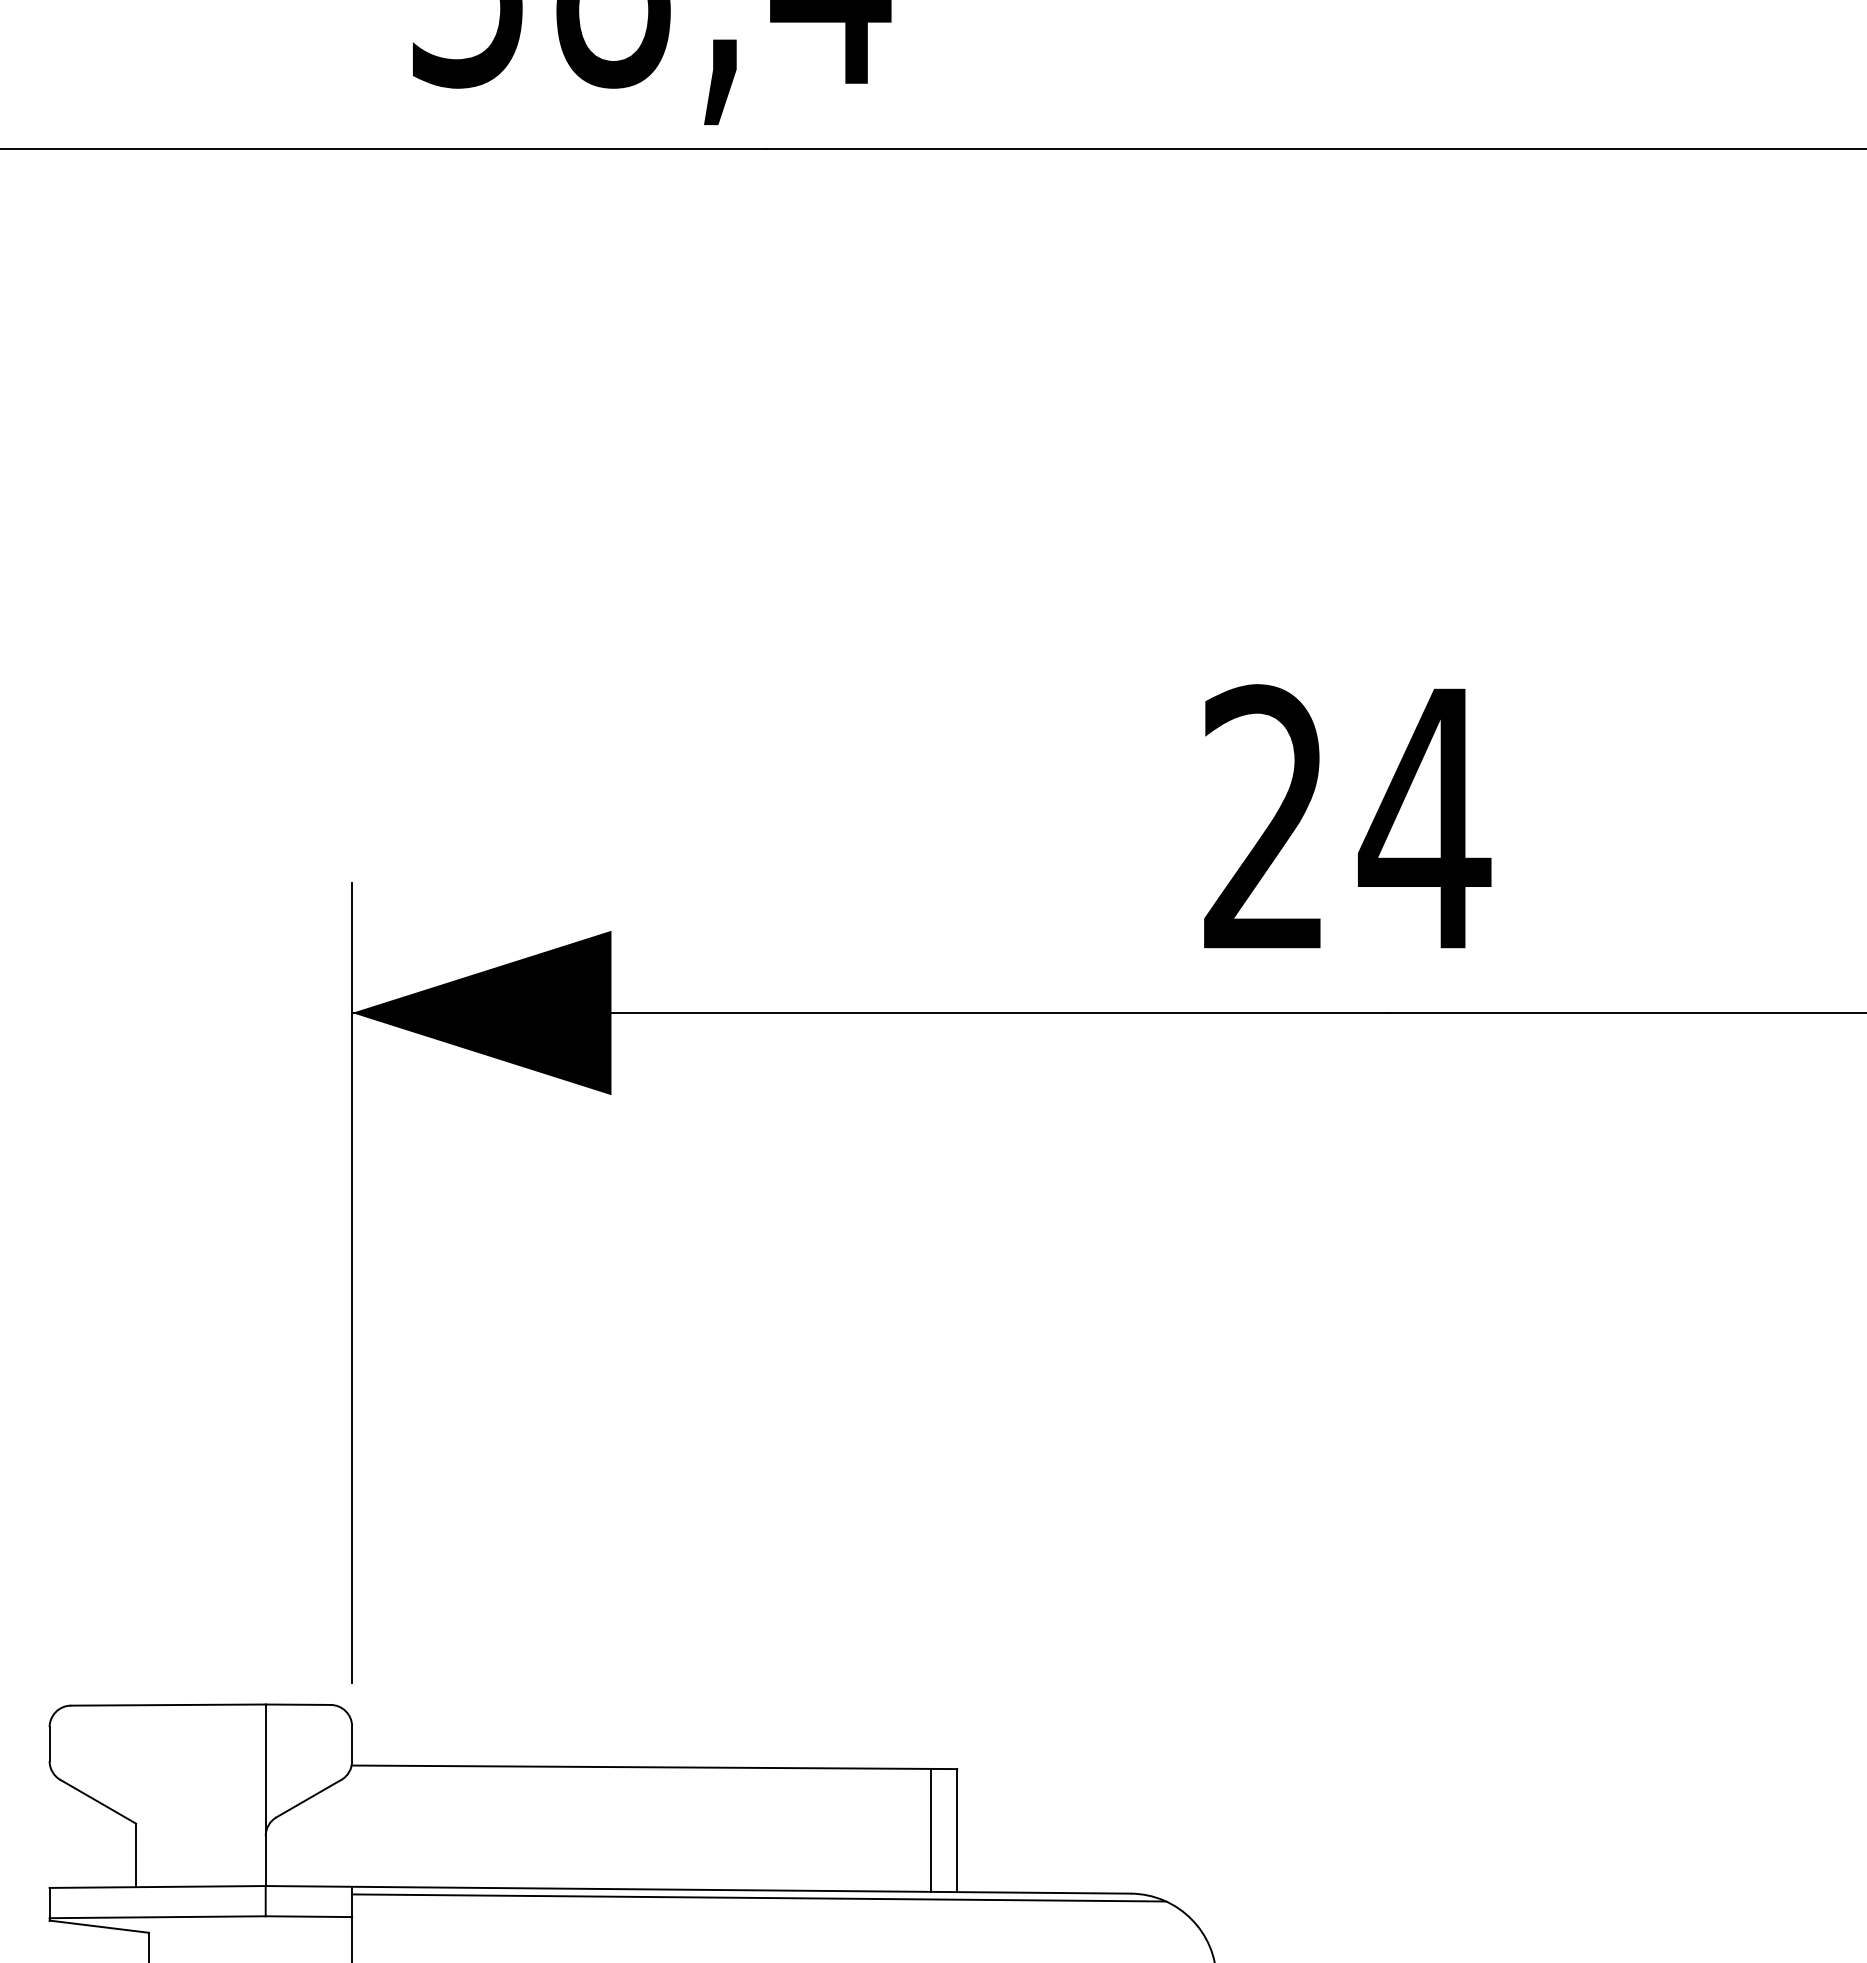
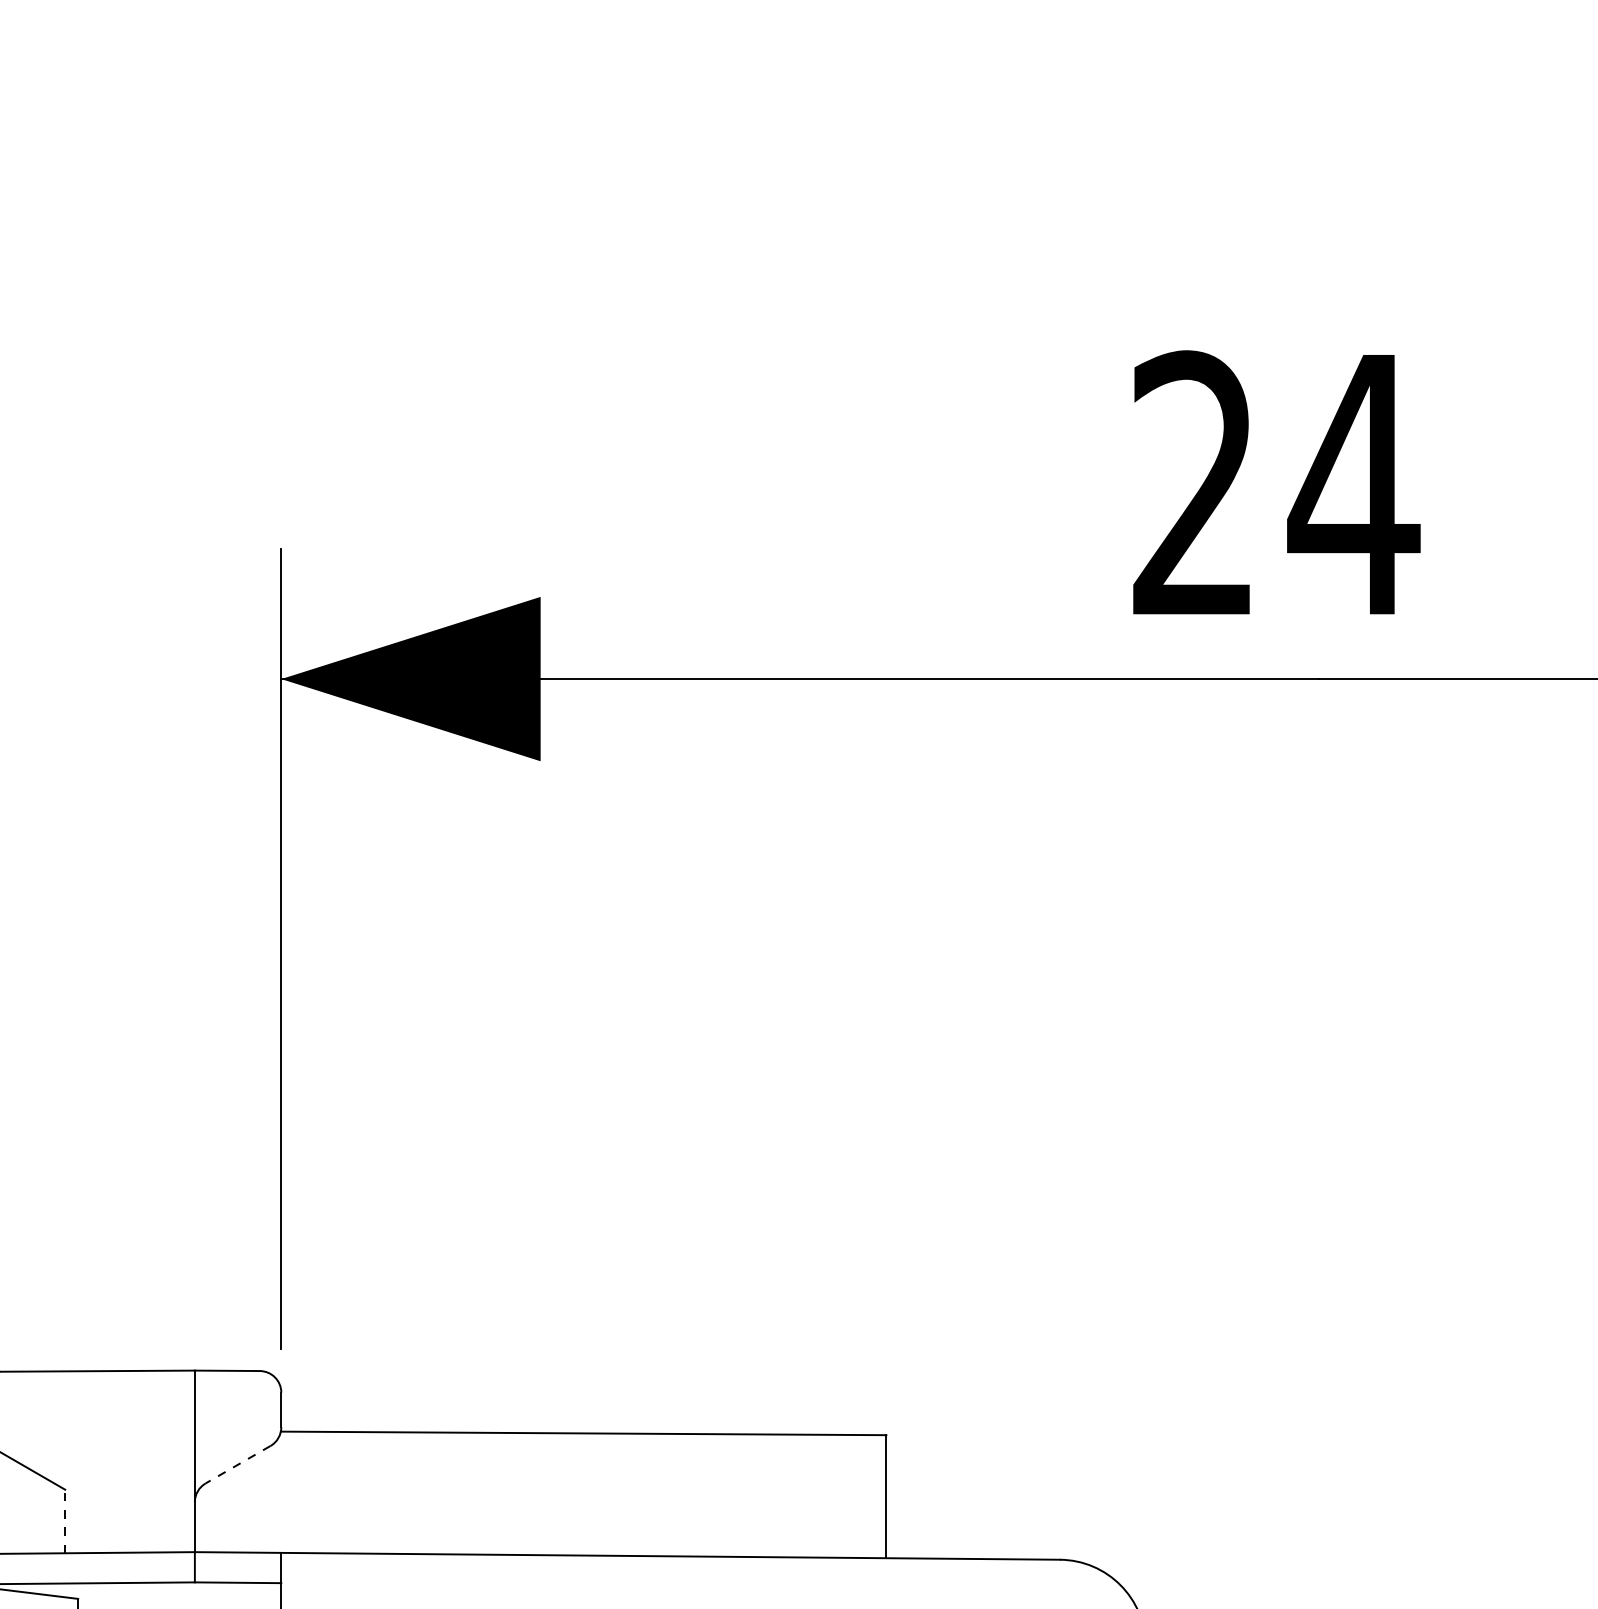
line: (308, 1798) -> (237, 1464), solid -> dashed
line: (931, 1829) -> (860, 1495), removed
line: (136, 1855) -> (65, 1521), solid -> dashed
line: (759, 1897) -> (688, 1563), removed

